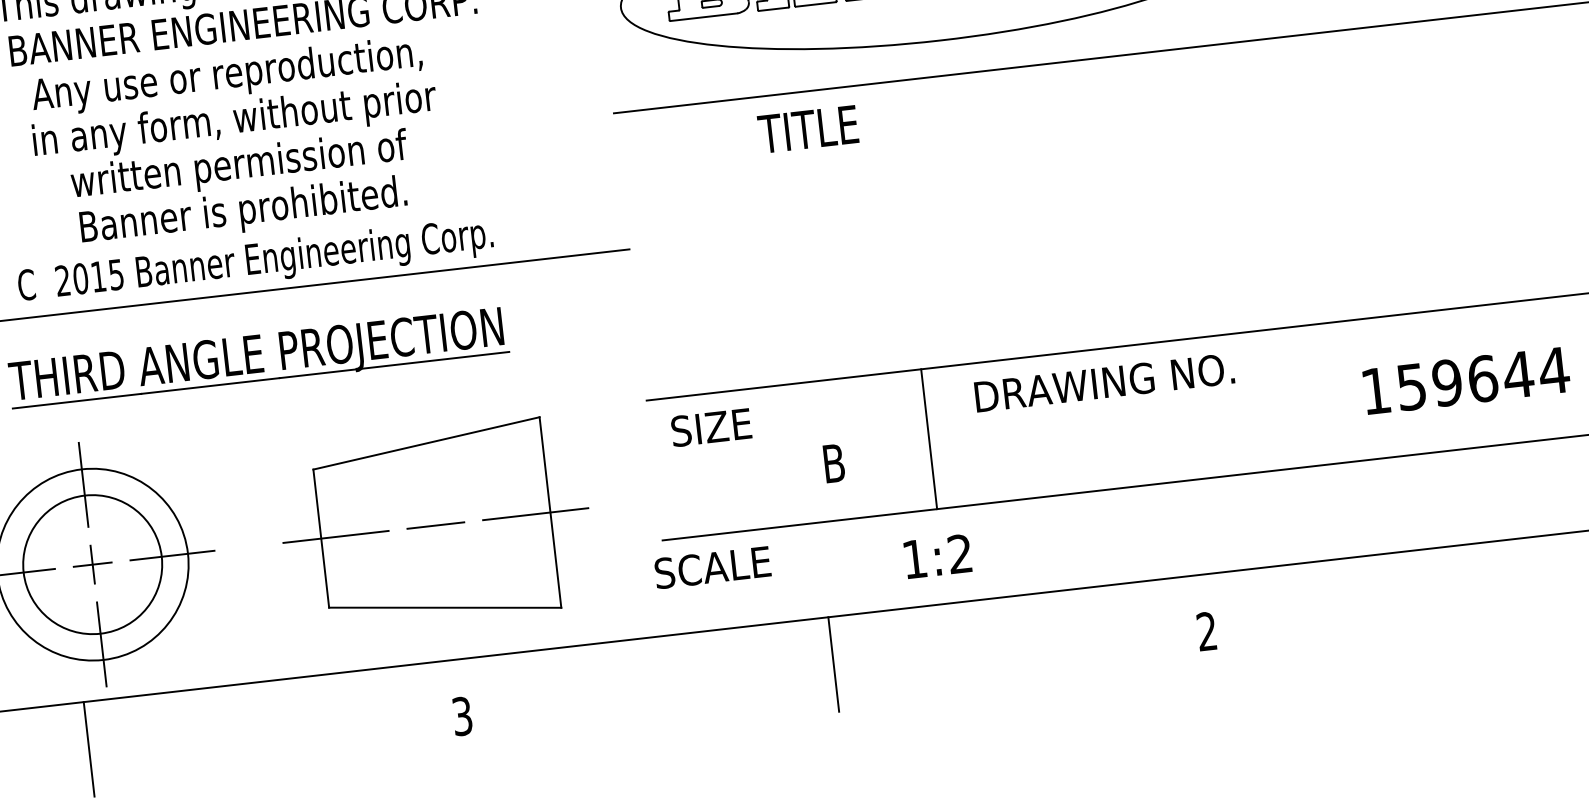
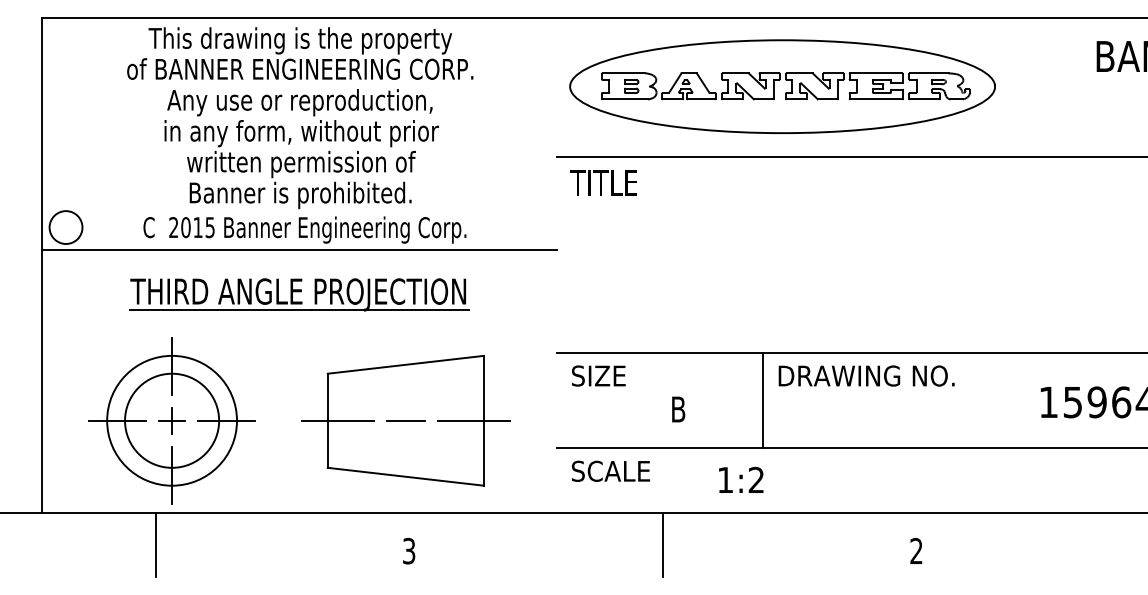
text: (807, 128) -> (603, 182), moved
line: (929, 439) -> (763, 400), moved
text: (711, 566) -> (610, 470), moved

